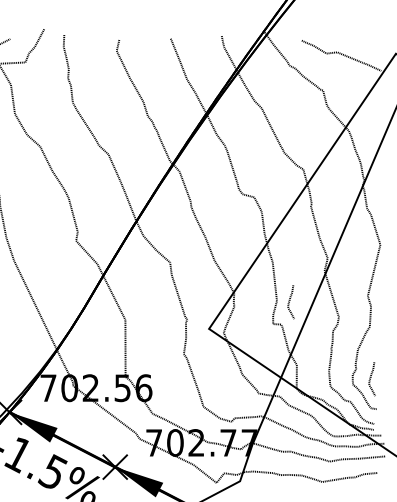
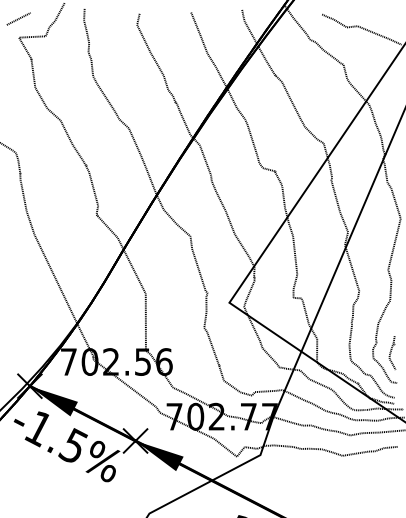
curve: (290, 301) -> (310, 275), removed

